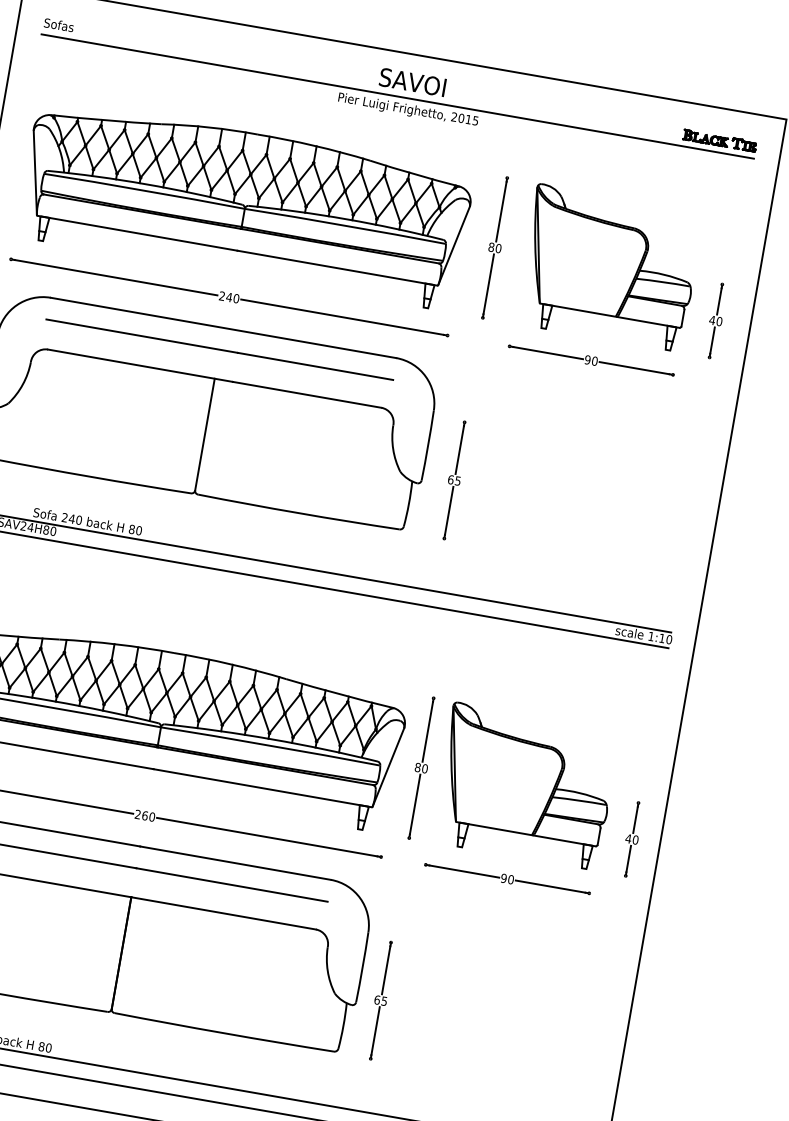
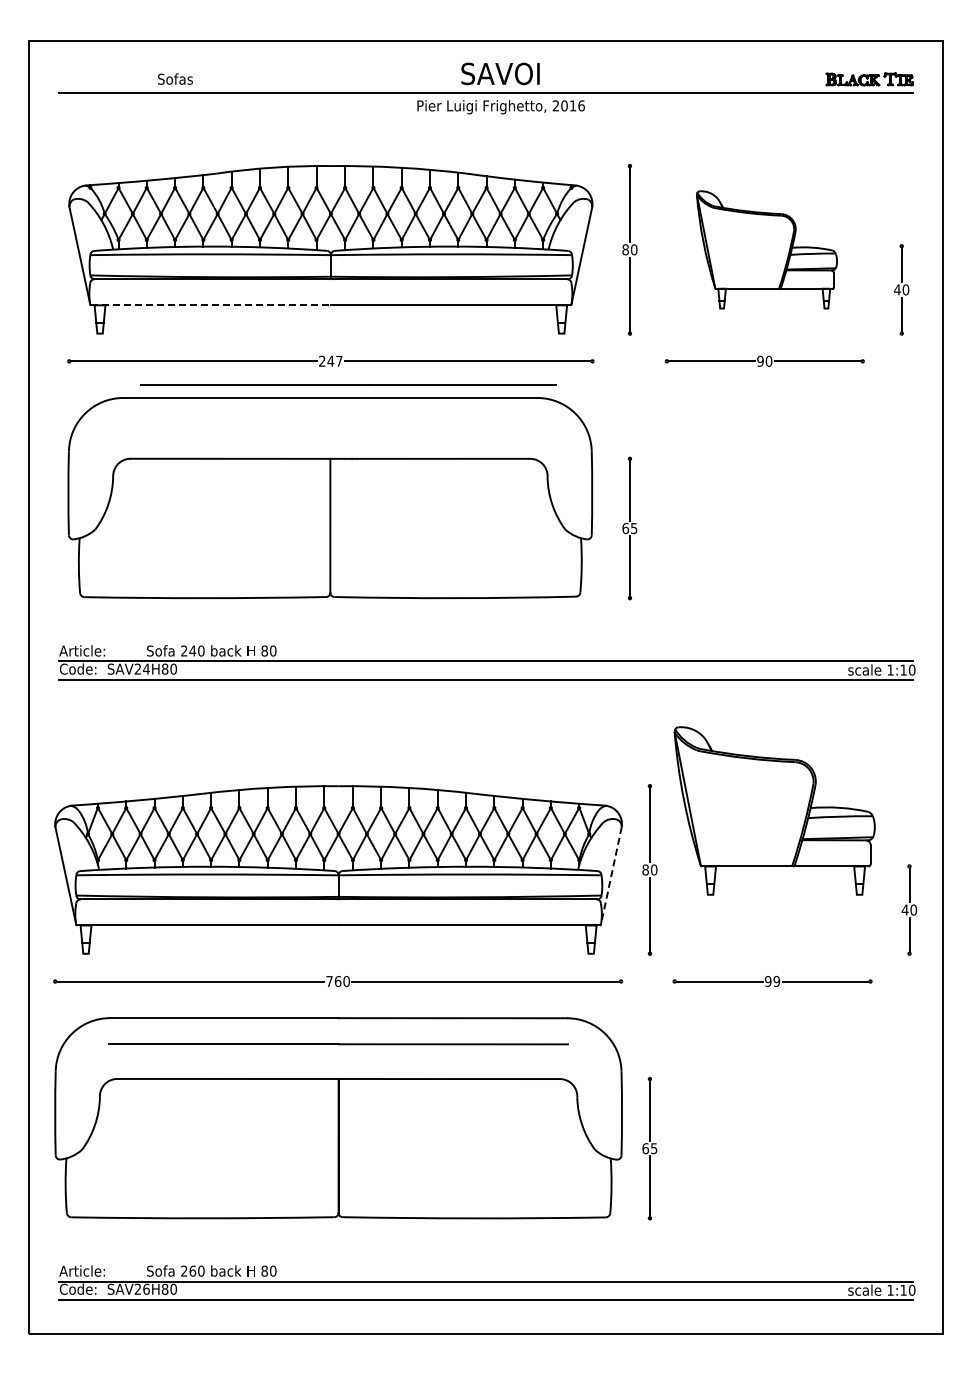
text: (59, 24) -> (175, 78), moved
text: (475, 120) -> (581, 105), 2015 -> 2016
line: (137, 233) -> (211, 305), solid -> dashed
part: (609, 267) -> (766, 249), size x0.7
text: (236, 298) -> (339, 360), 240 -> 247
line: (219, 349) -> (348, 384), moved
line: (388, 767) -> (611, 875), solid -> dashed
part: (525, 785) -> (774, 810), moved
text: (138, 813) -> (329, 980), 260 -> 760
text: (510, 879) -> (776, 981), 90 -> 99

